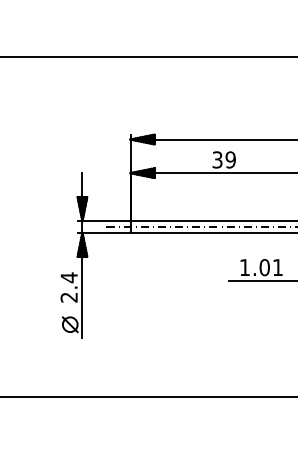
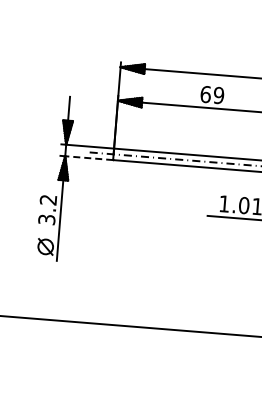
text: (217, 159) -> (205, 94), 39 -> 69
line: (105, 232) -> (88, 157), solid -> dashed
text: (68, 287) -> (46, 209), 2.4 -> 3.2

